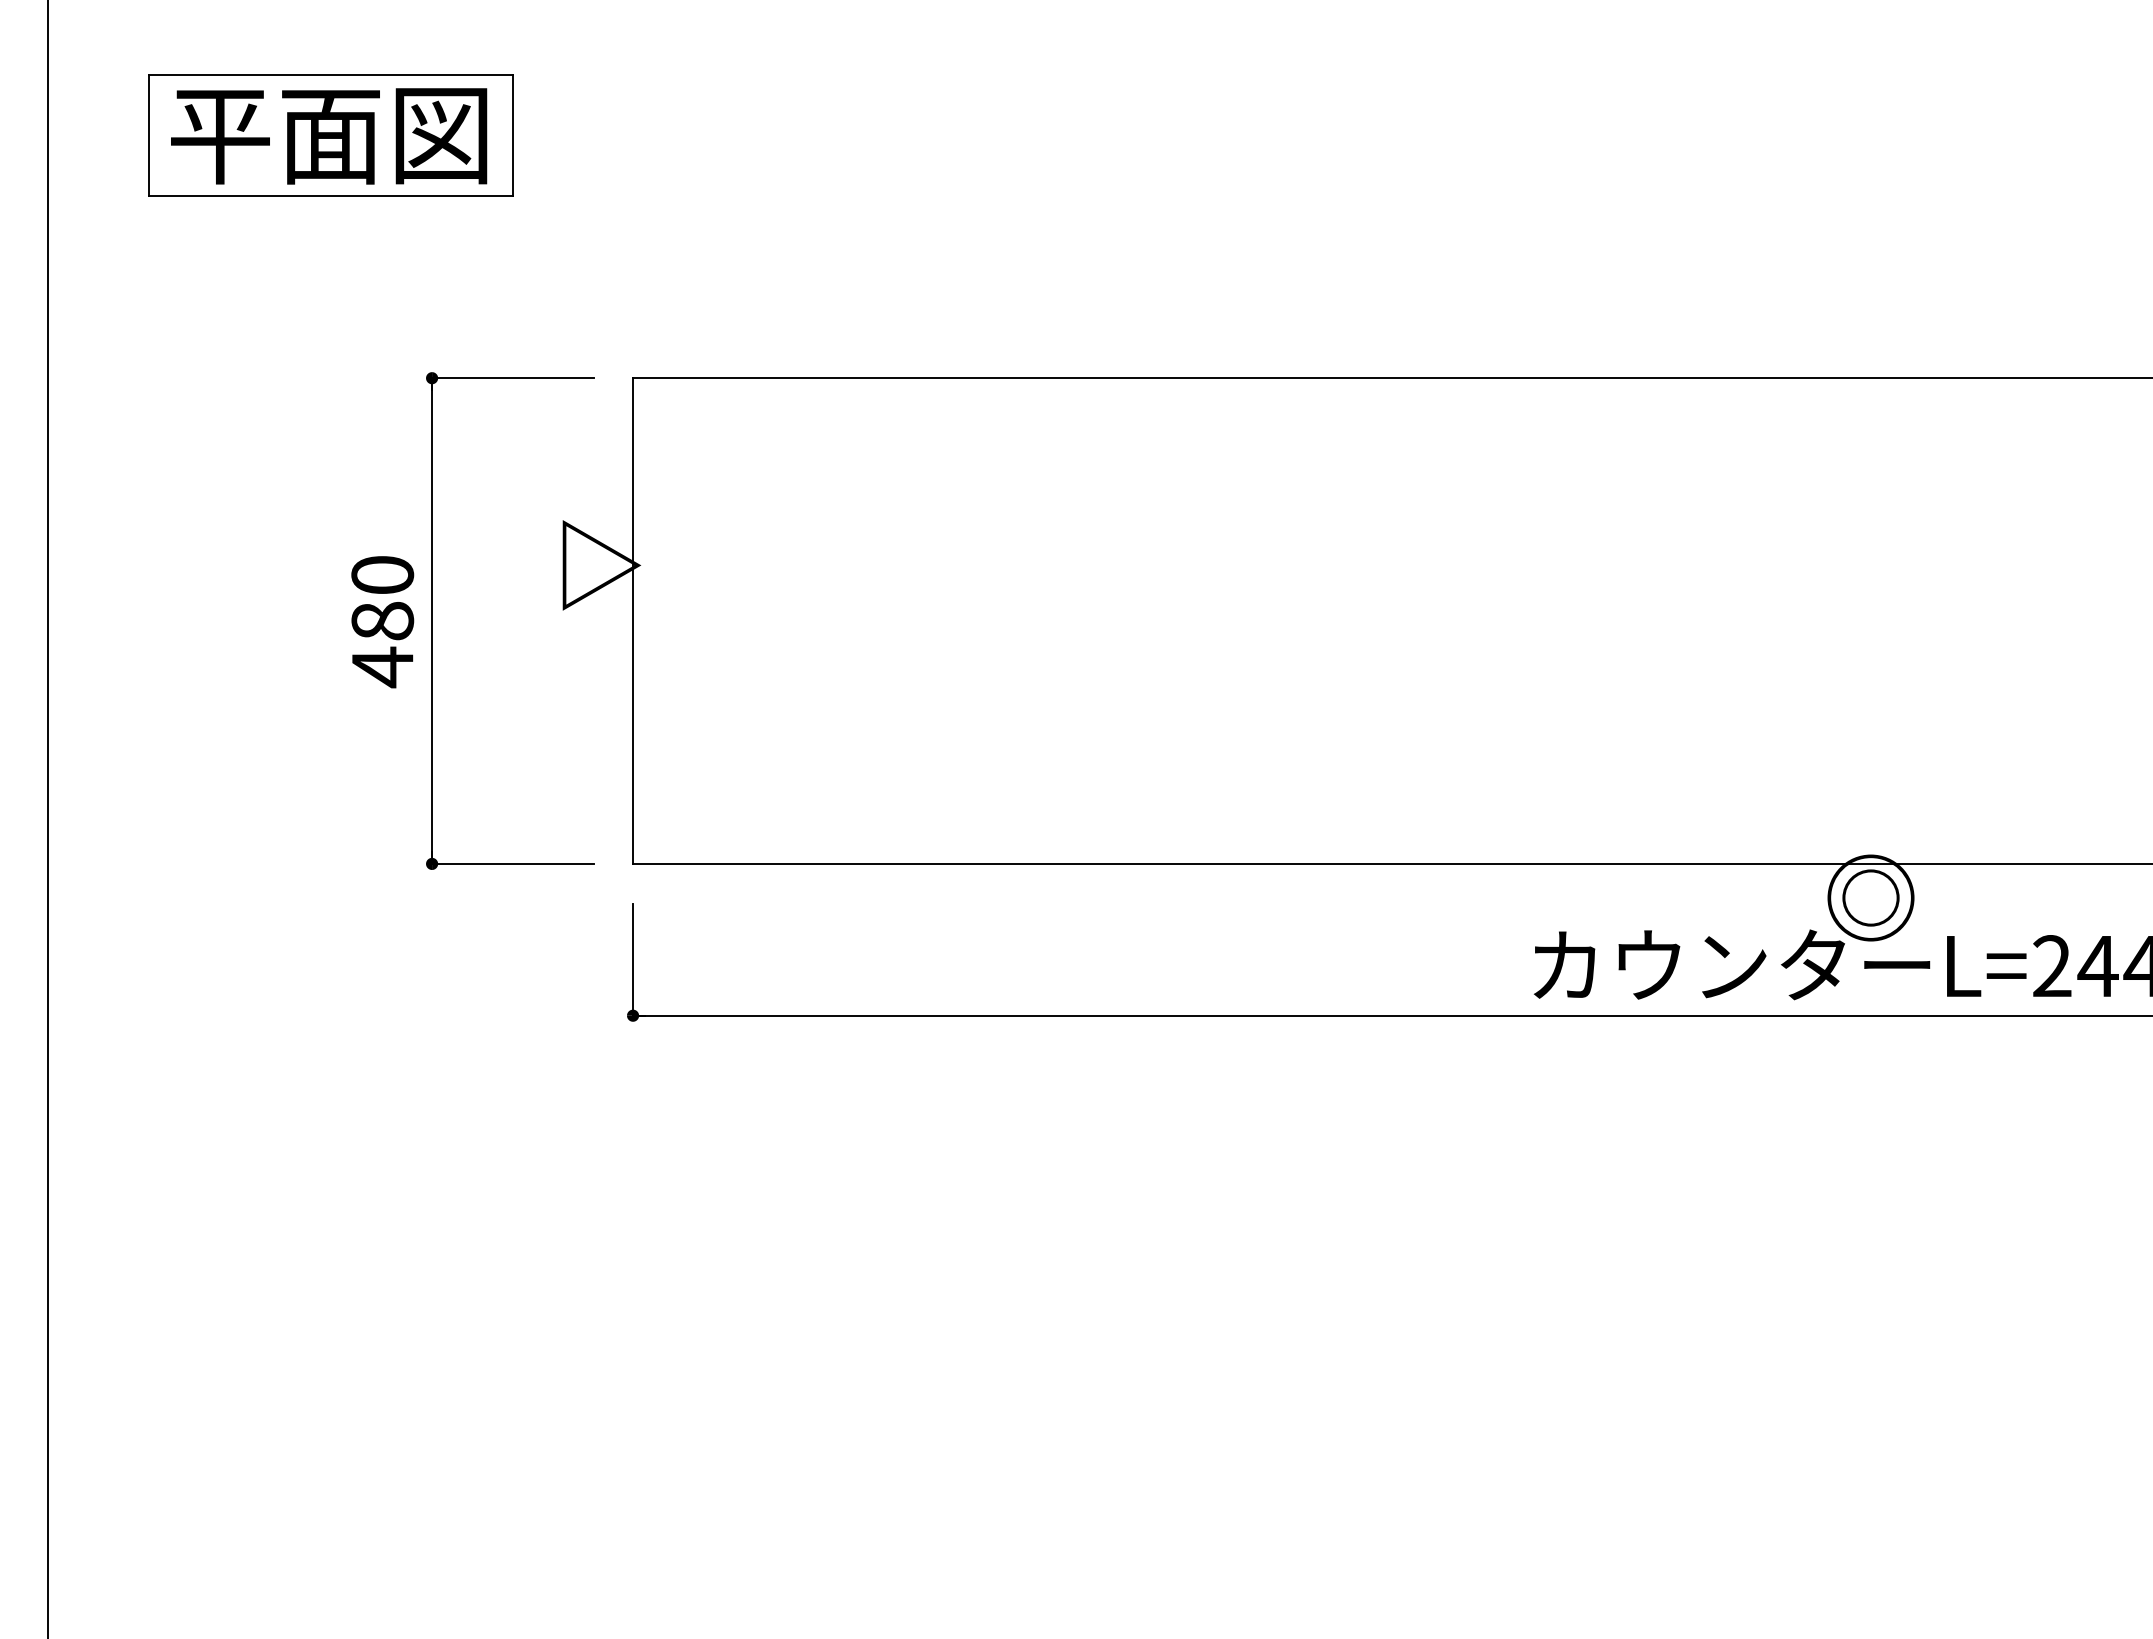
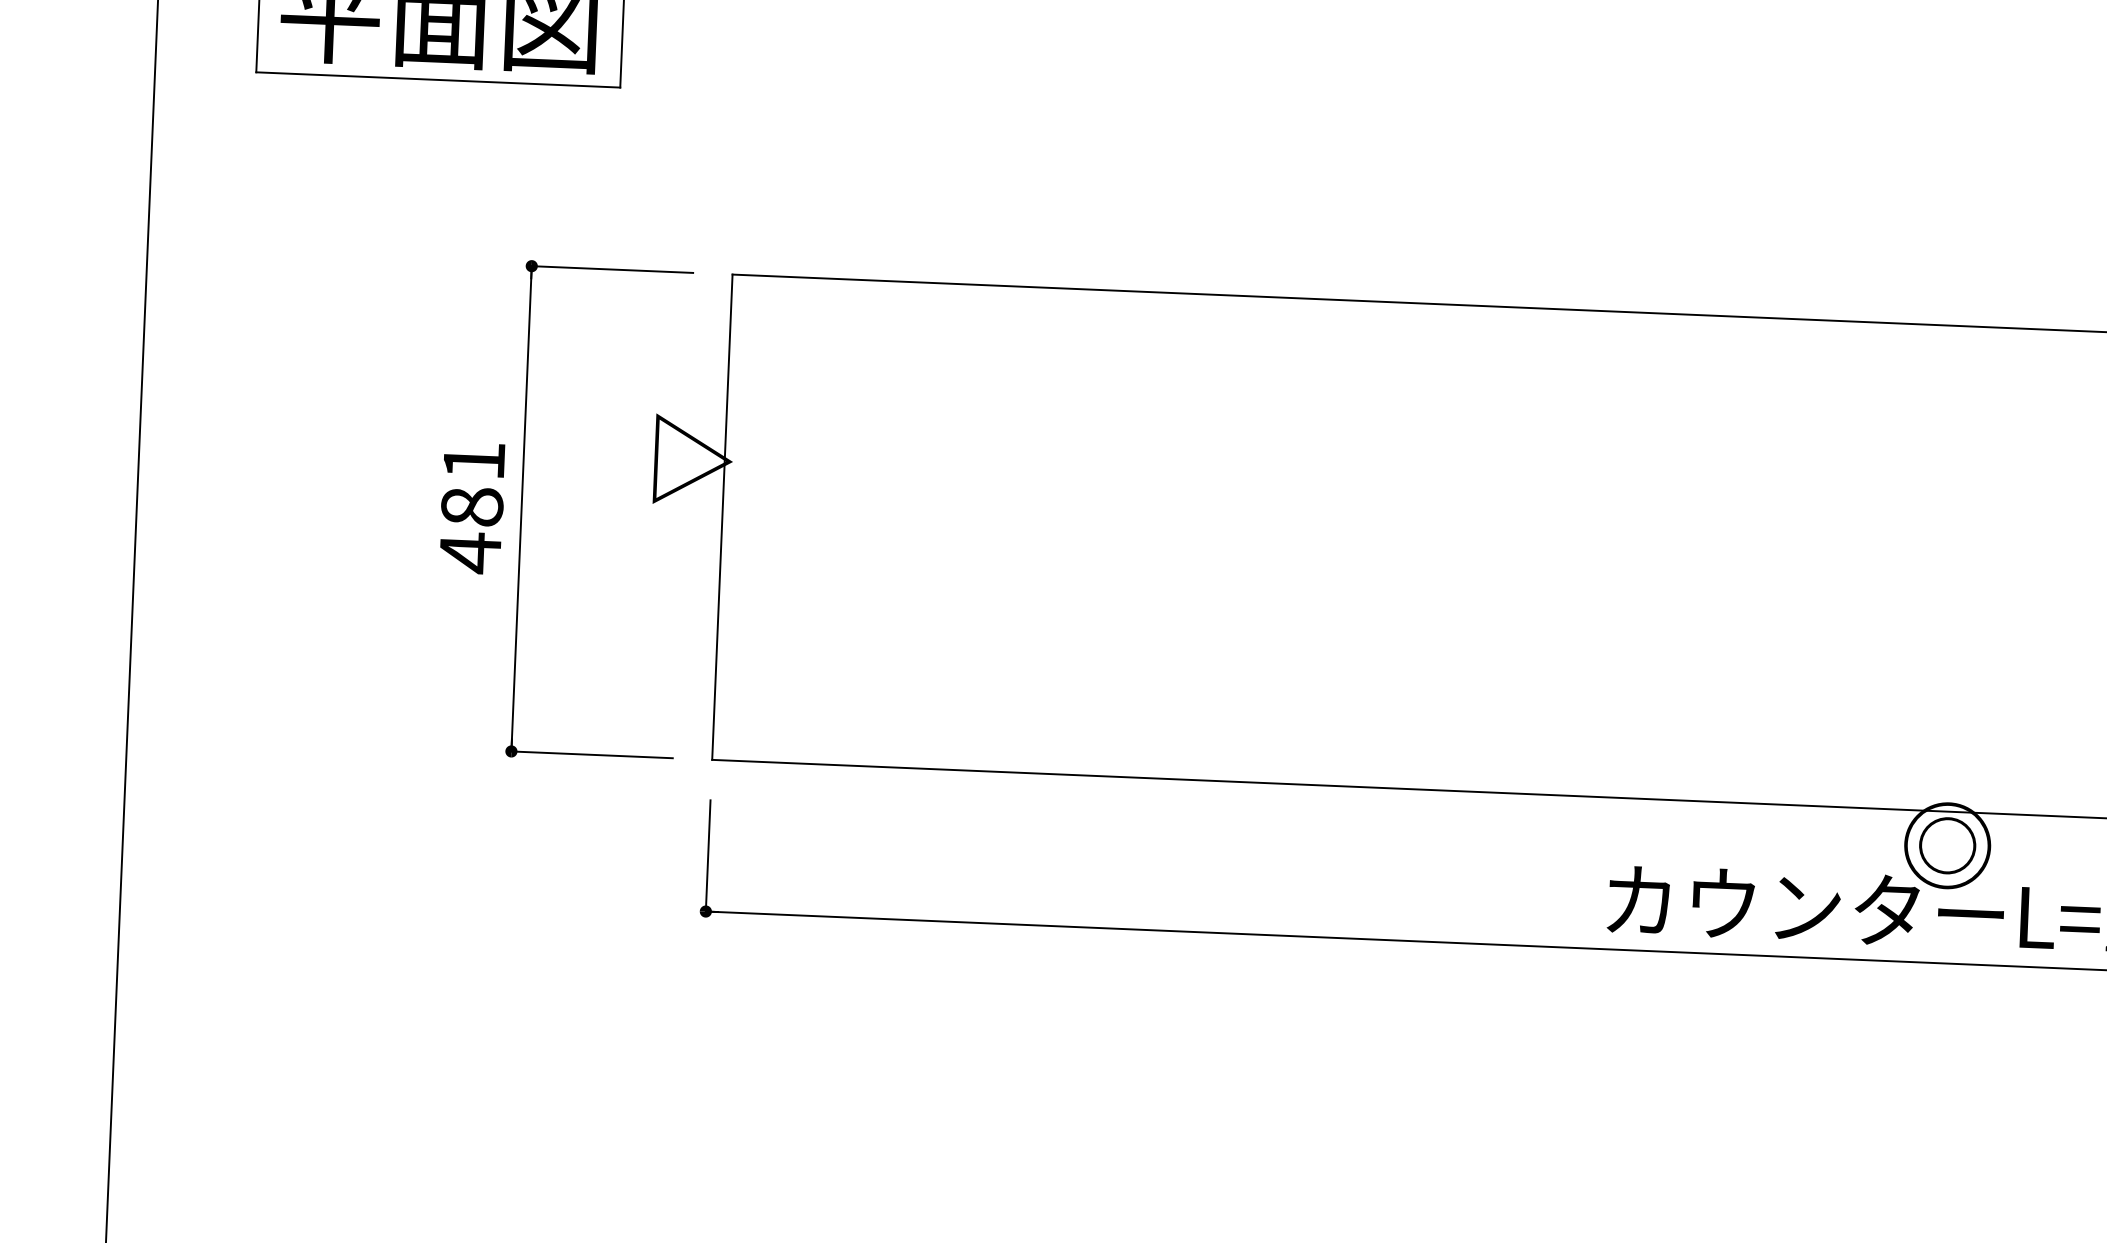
text: (382, 574) -> (474, 460), 480 -> 481

